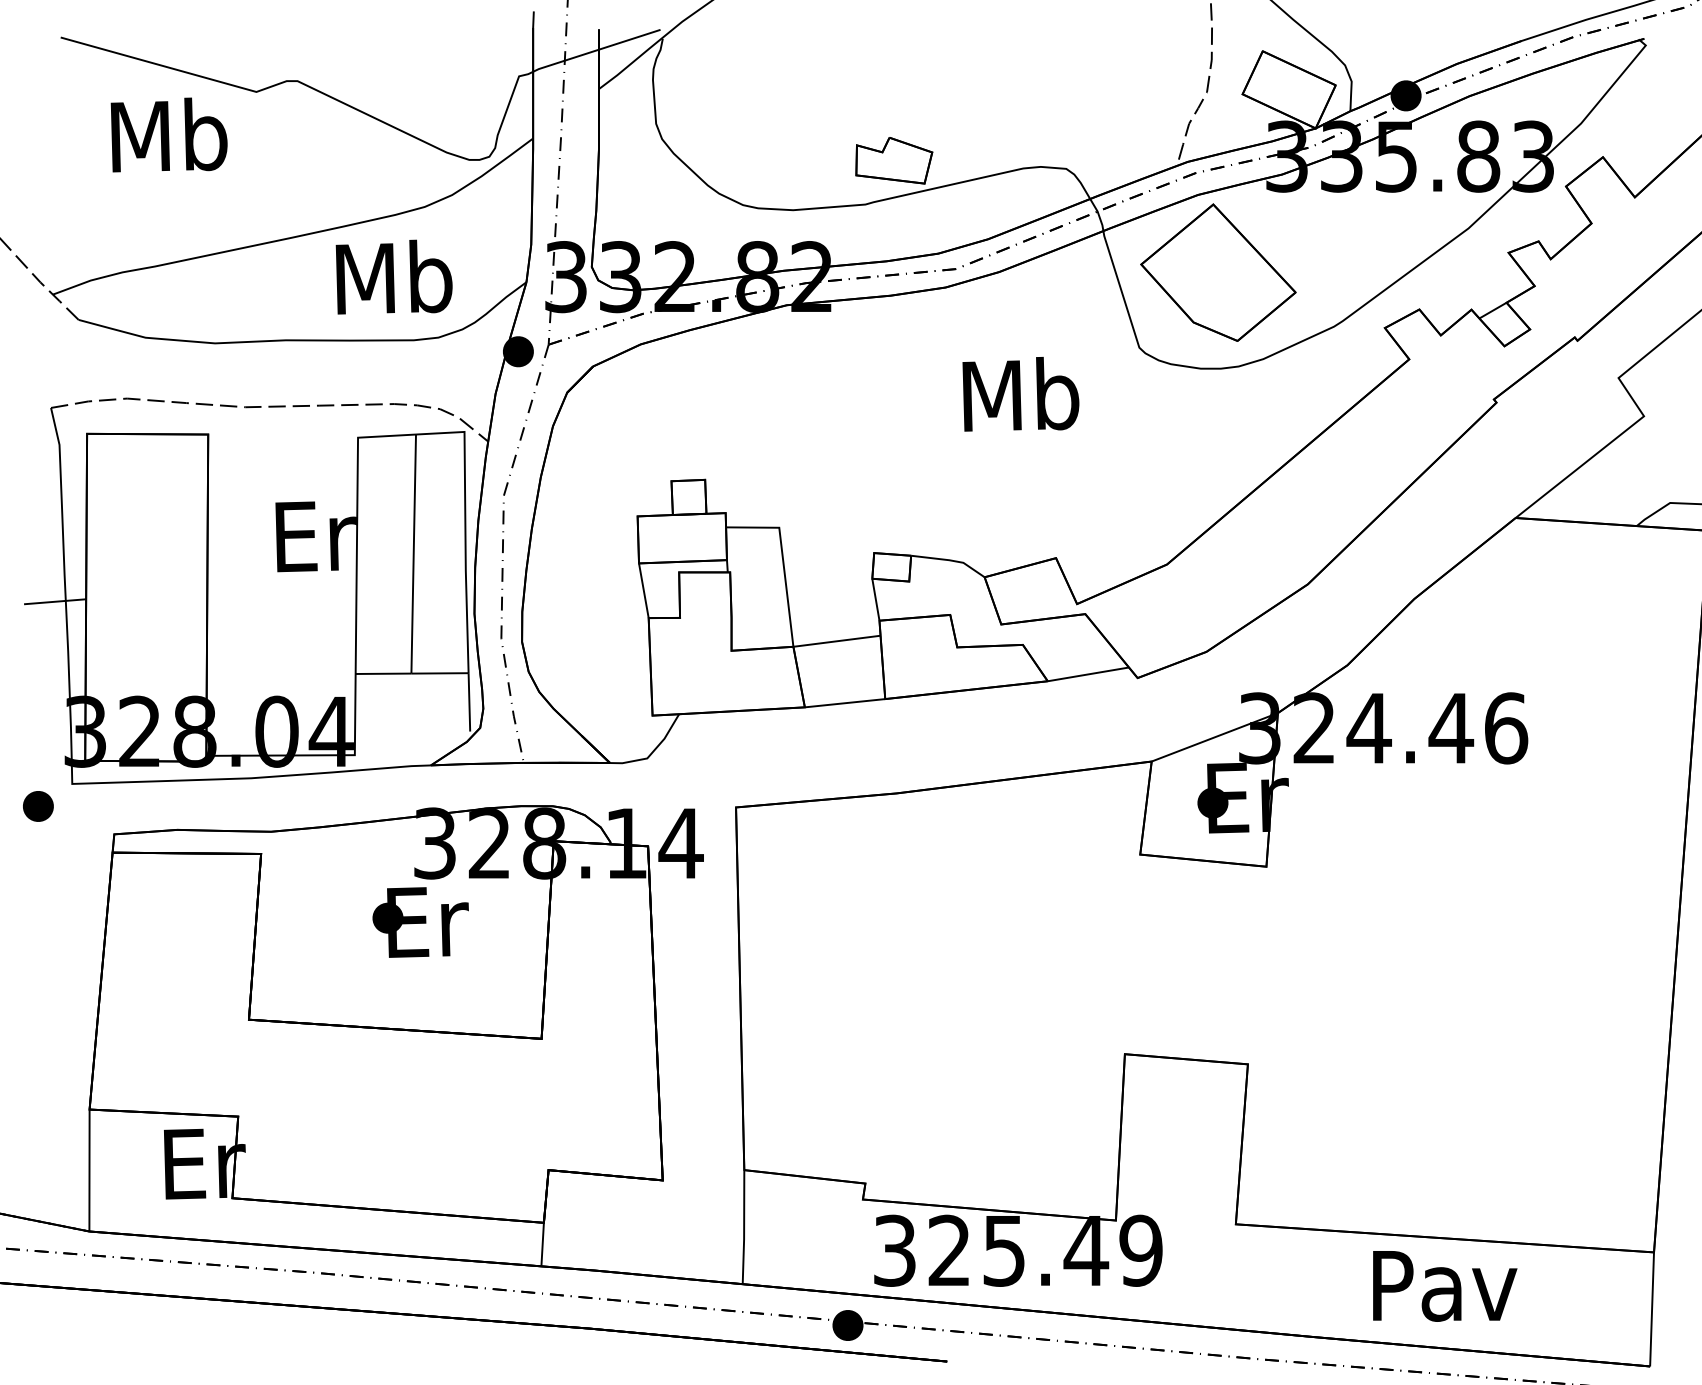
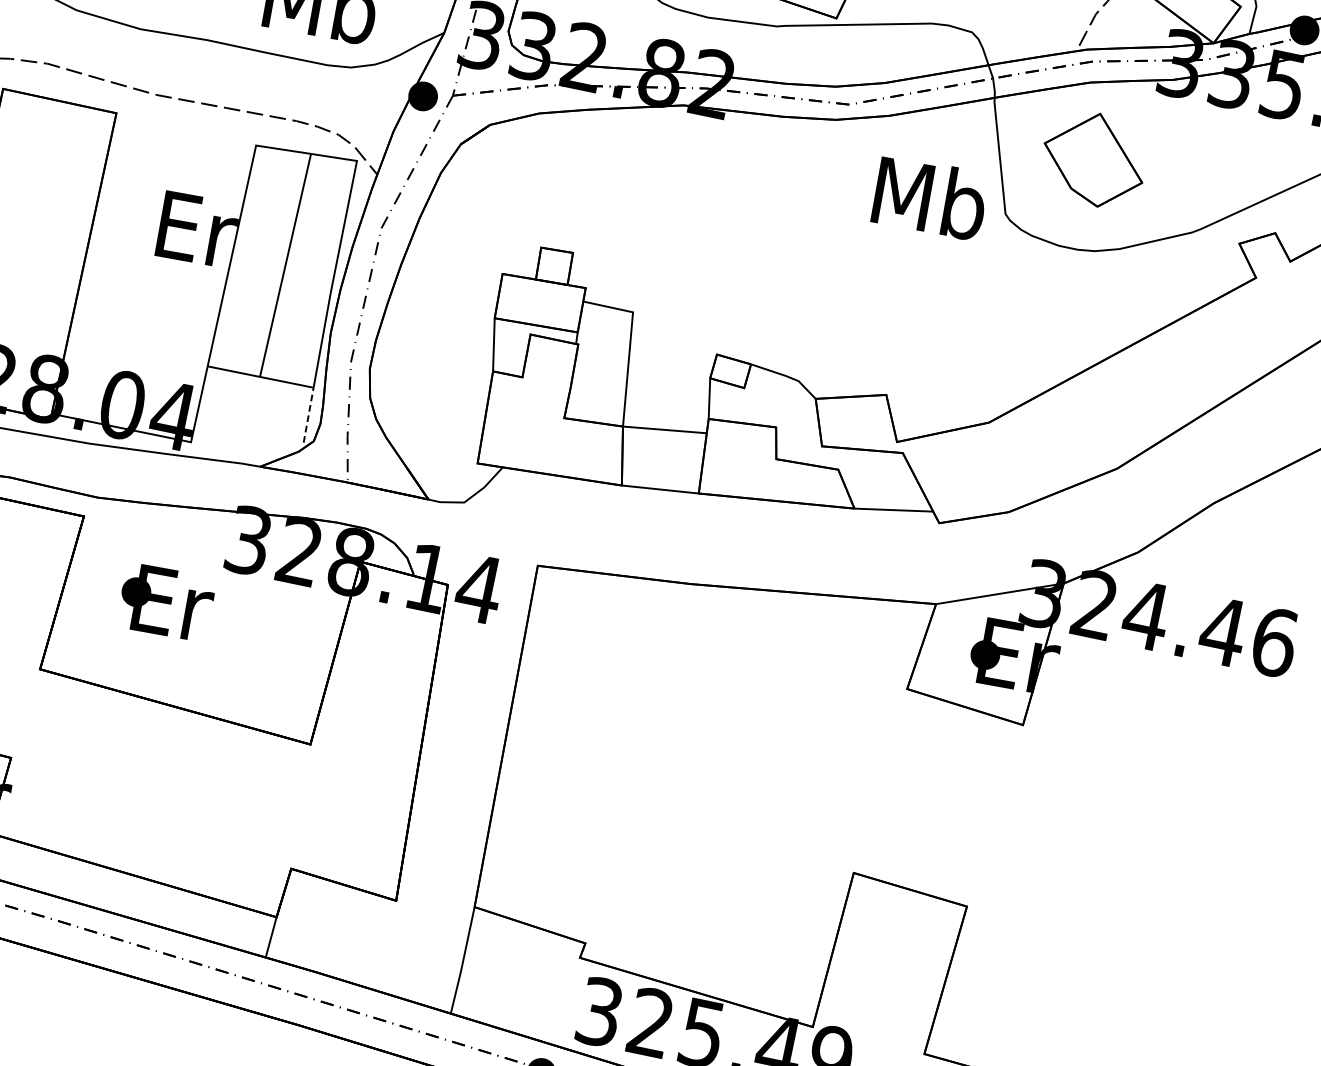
part: (1218, 272) -> (1094, 159), size x0.7
text: (1020, 394) -> (929, 198), moved
line: (469, 701) -> (308, 414), solid -> dashed
text: (420, 922) -> (166, 602), moved

